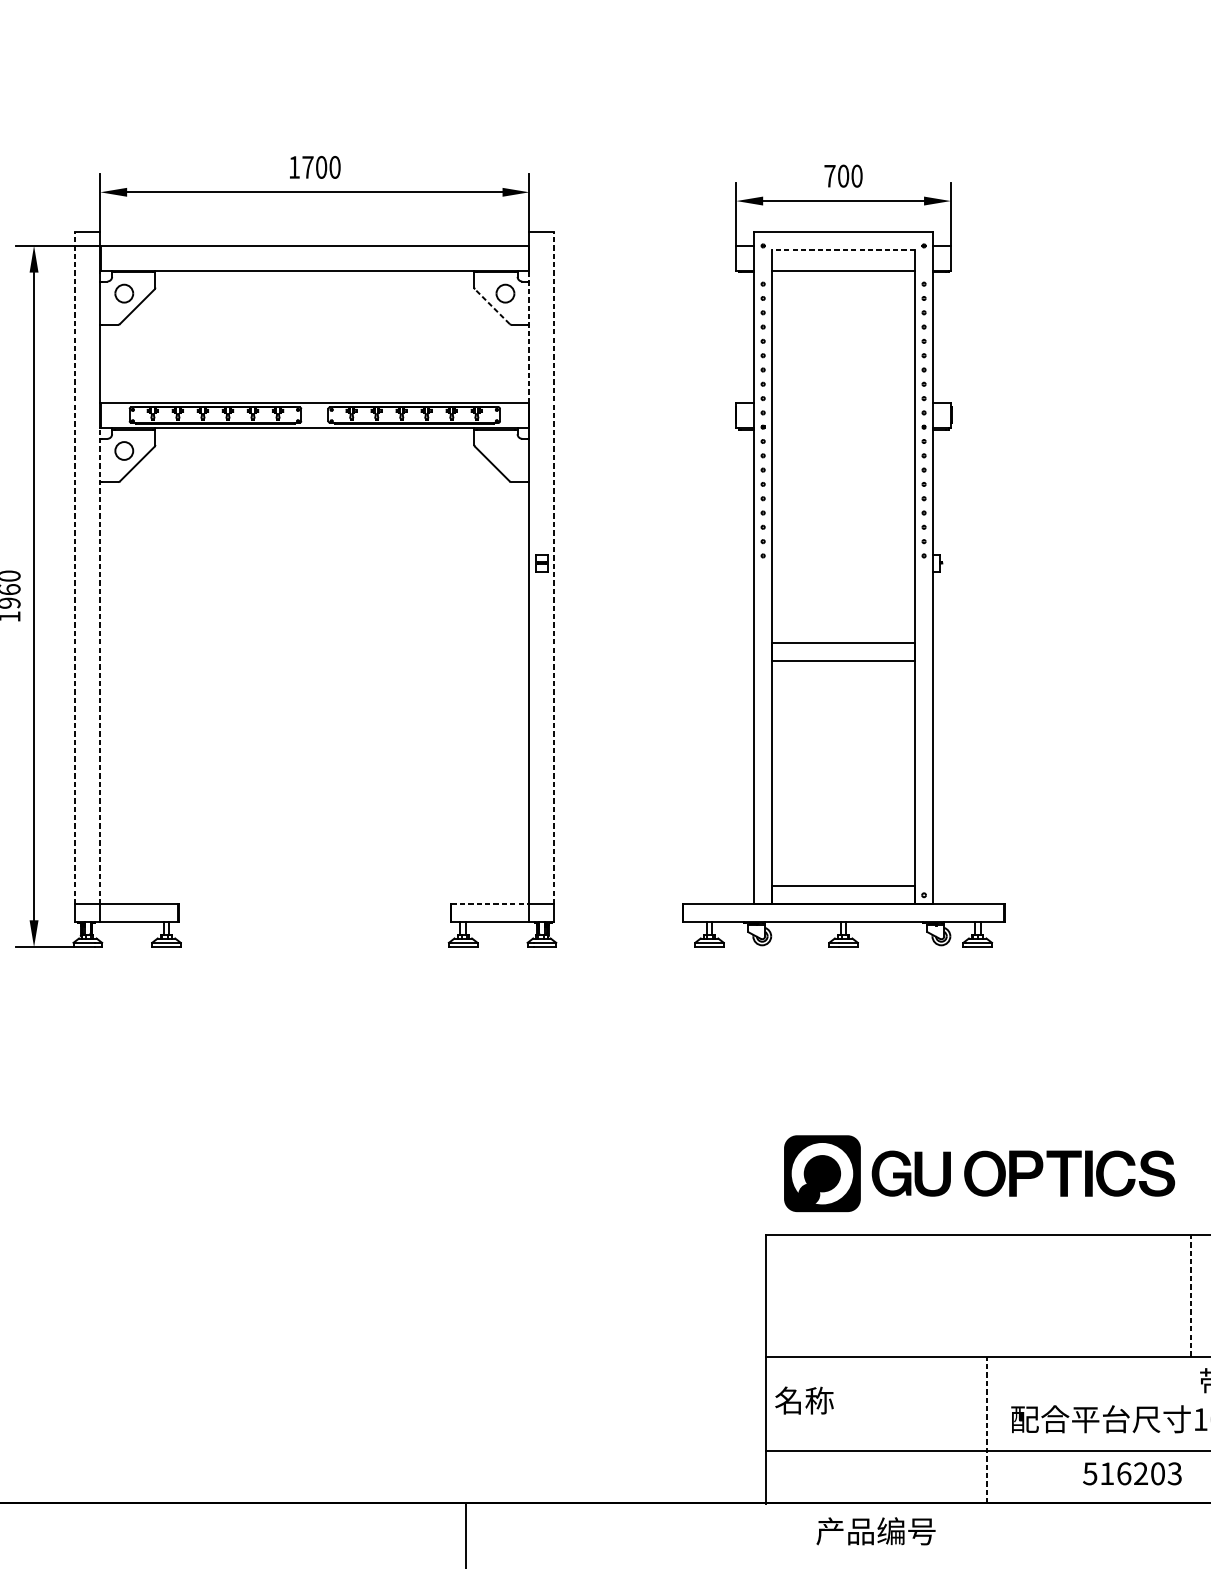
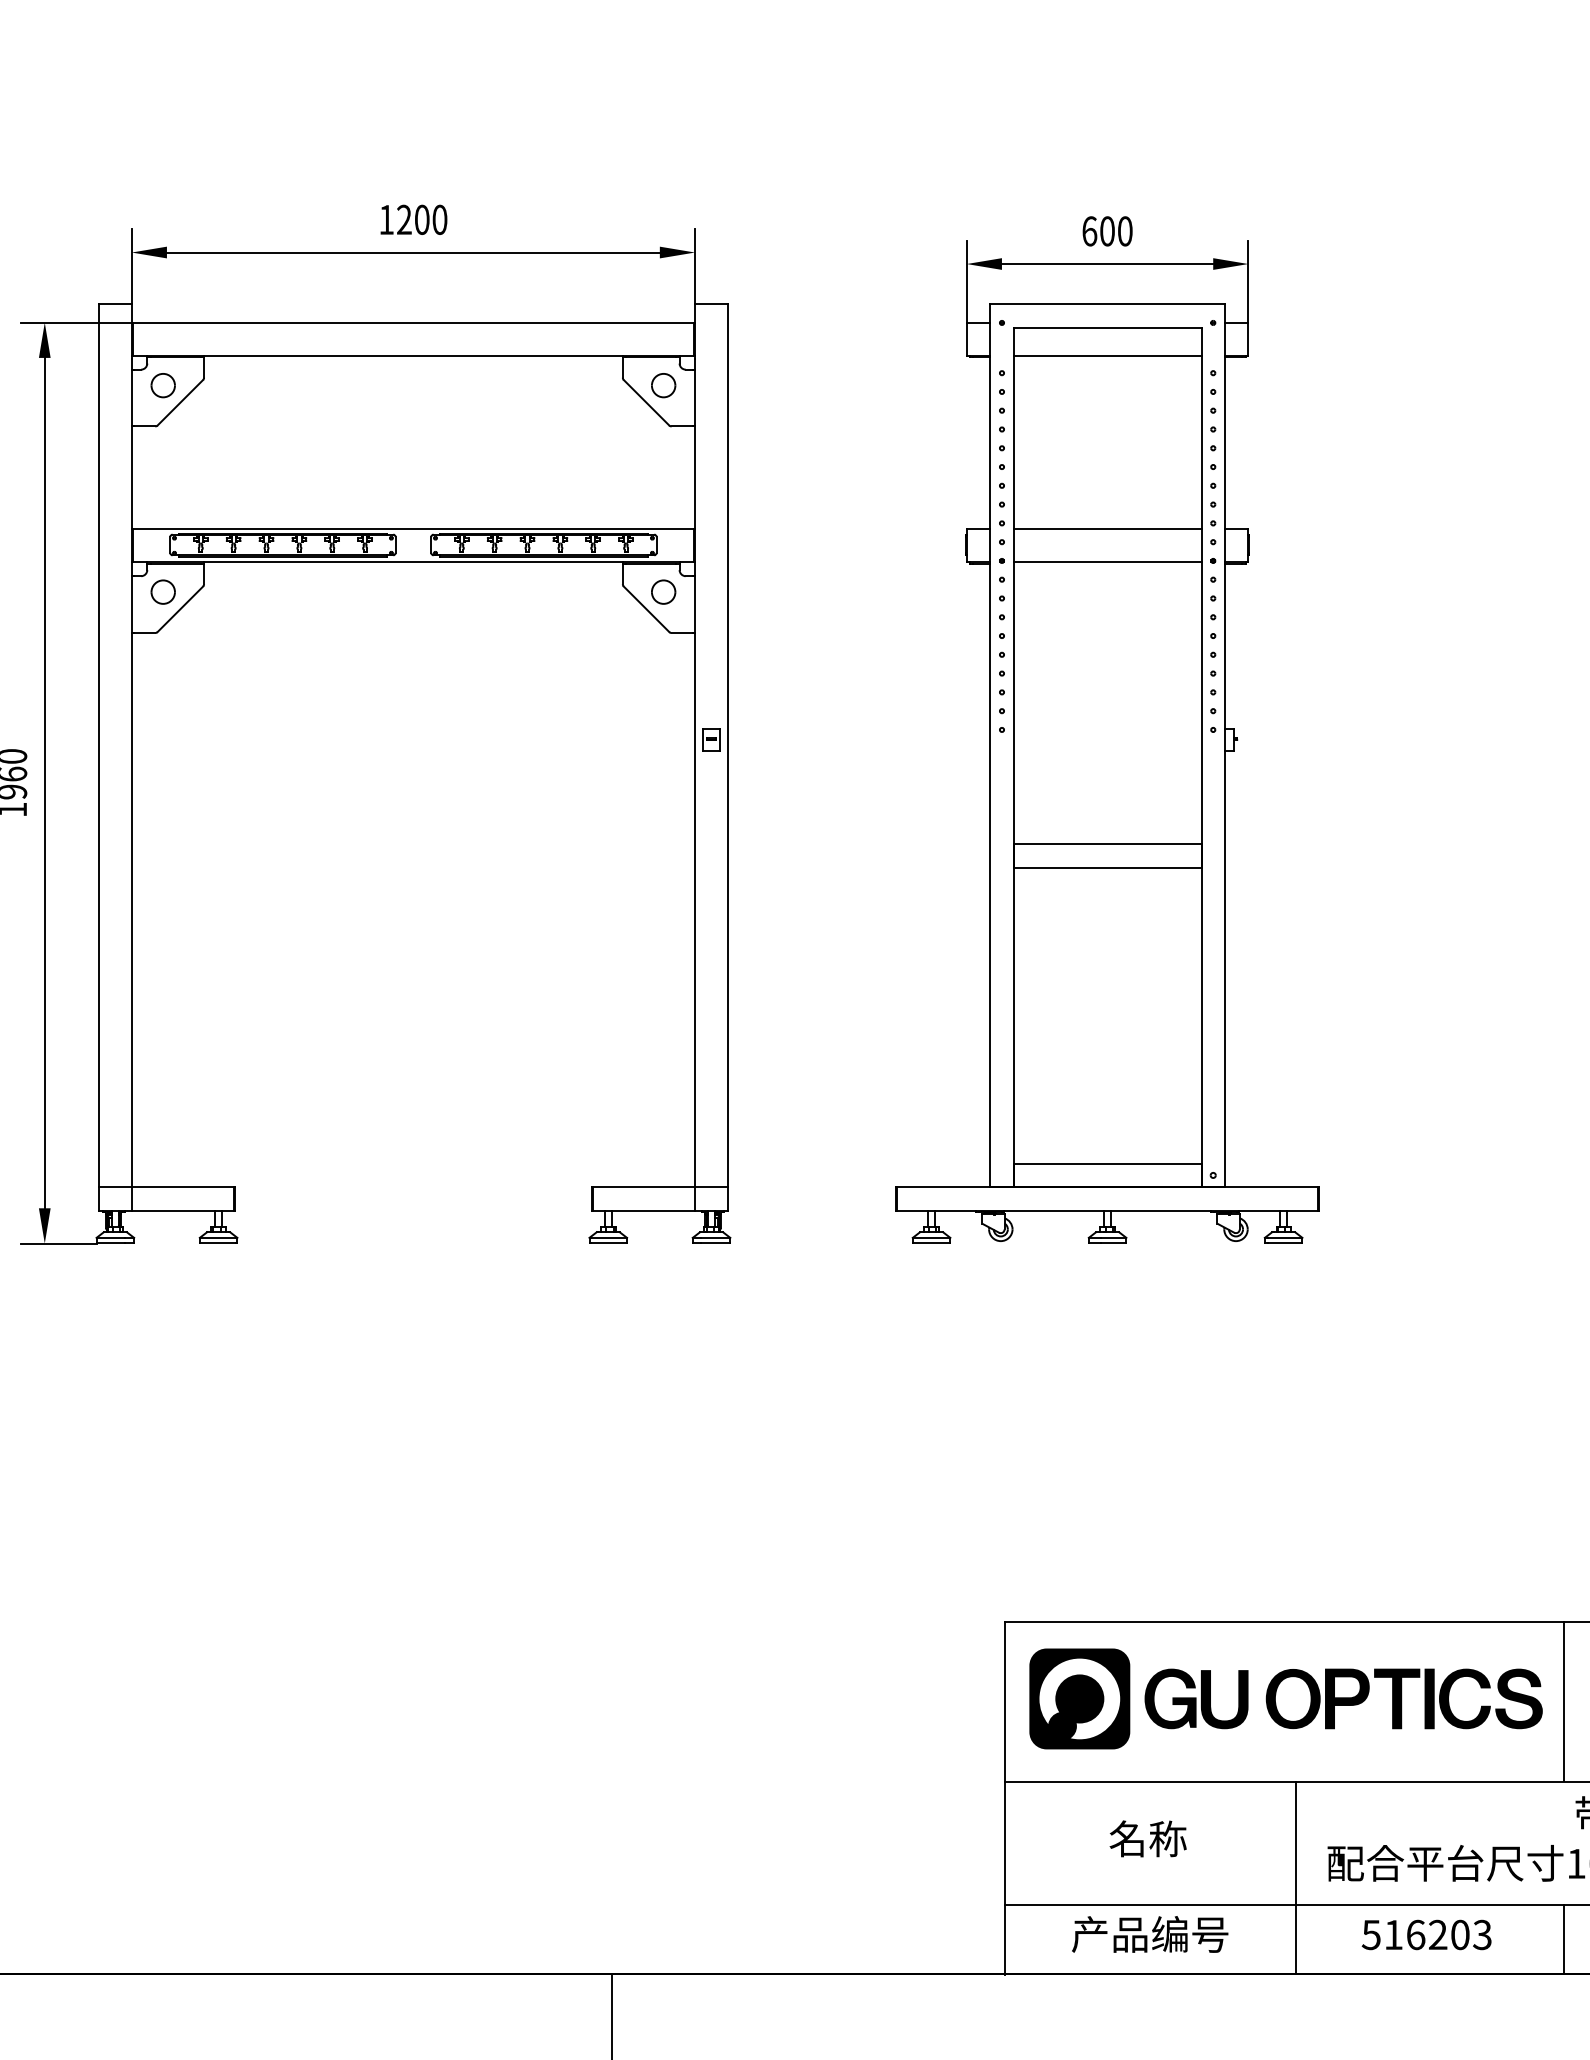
text: (308, 167) -> (404, 219), 1700 -> 1200
text: (829, 176) -> (1089, 231), 700 -> 600
line: (843, 249) -> (1107, 327), dashed -> solid
line: (492, 306) -> (646, 402), dashed -> solid
line: (529, 337) -> (695, 443), dashed -> solid
line: (843, 403) -> (1107, 529), added
line: (843, 428) -> (1107, 562), added
part: (505, 450) -> (663, 591), added
line: (74, 567) -> (98, 745), dashed -> solid
line: (554, 567) -> (727, 745), dashed -> solid
line: (100, 666) -> (131, 874), dashed -> solid
line: (490, 904) -> (644, 1187), dashed -> solid
part: (979, 1173) -> (1285, 1698), moved
line: (1191, 1295) -> (1564, 1701), dashed -> solid
text: (803, 1400) -> (1147, 1838), moved
line: (986, 1430) -> (1295, 1878), dashed -> solid
text: (1132, 1473) -> (1426, 1934), moved
line: (1191, 1477) -> (1564, 1939), added
text: (876, 1531) -> (1150, 1934), moved

